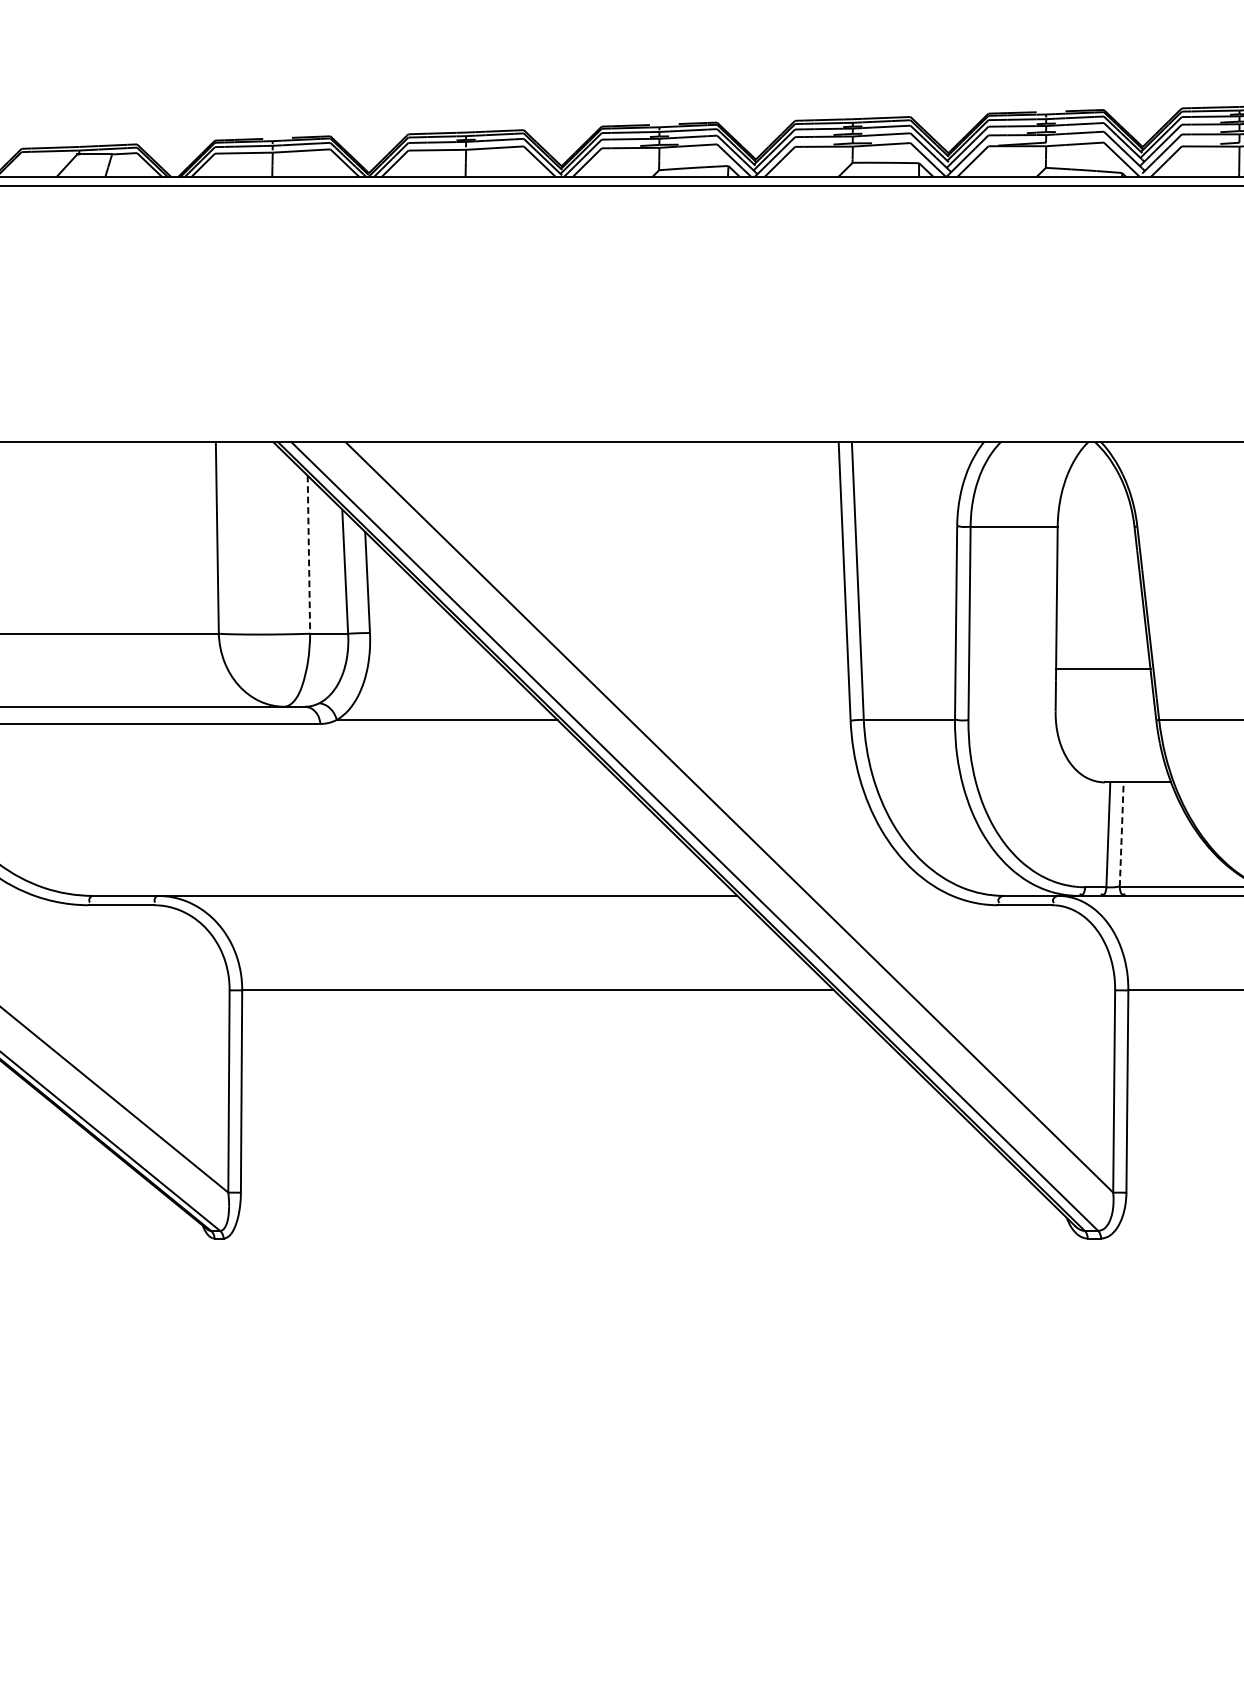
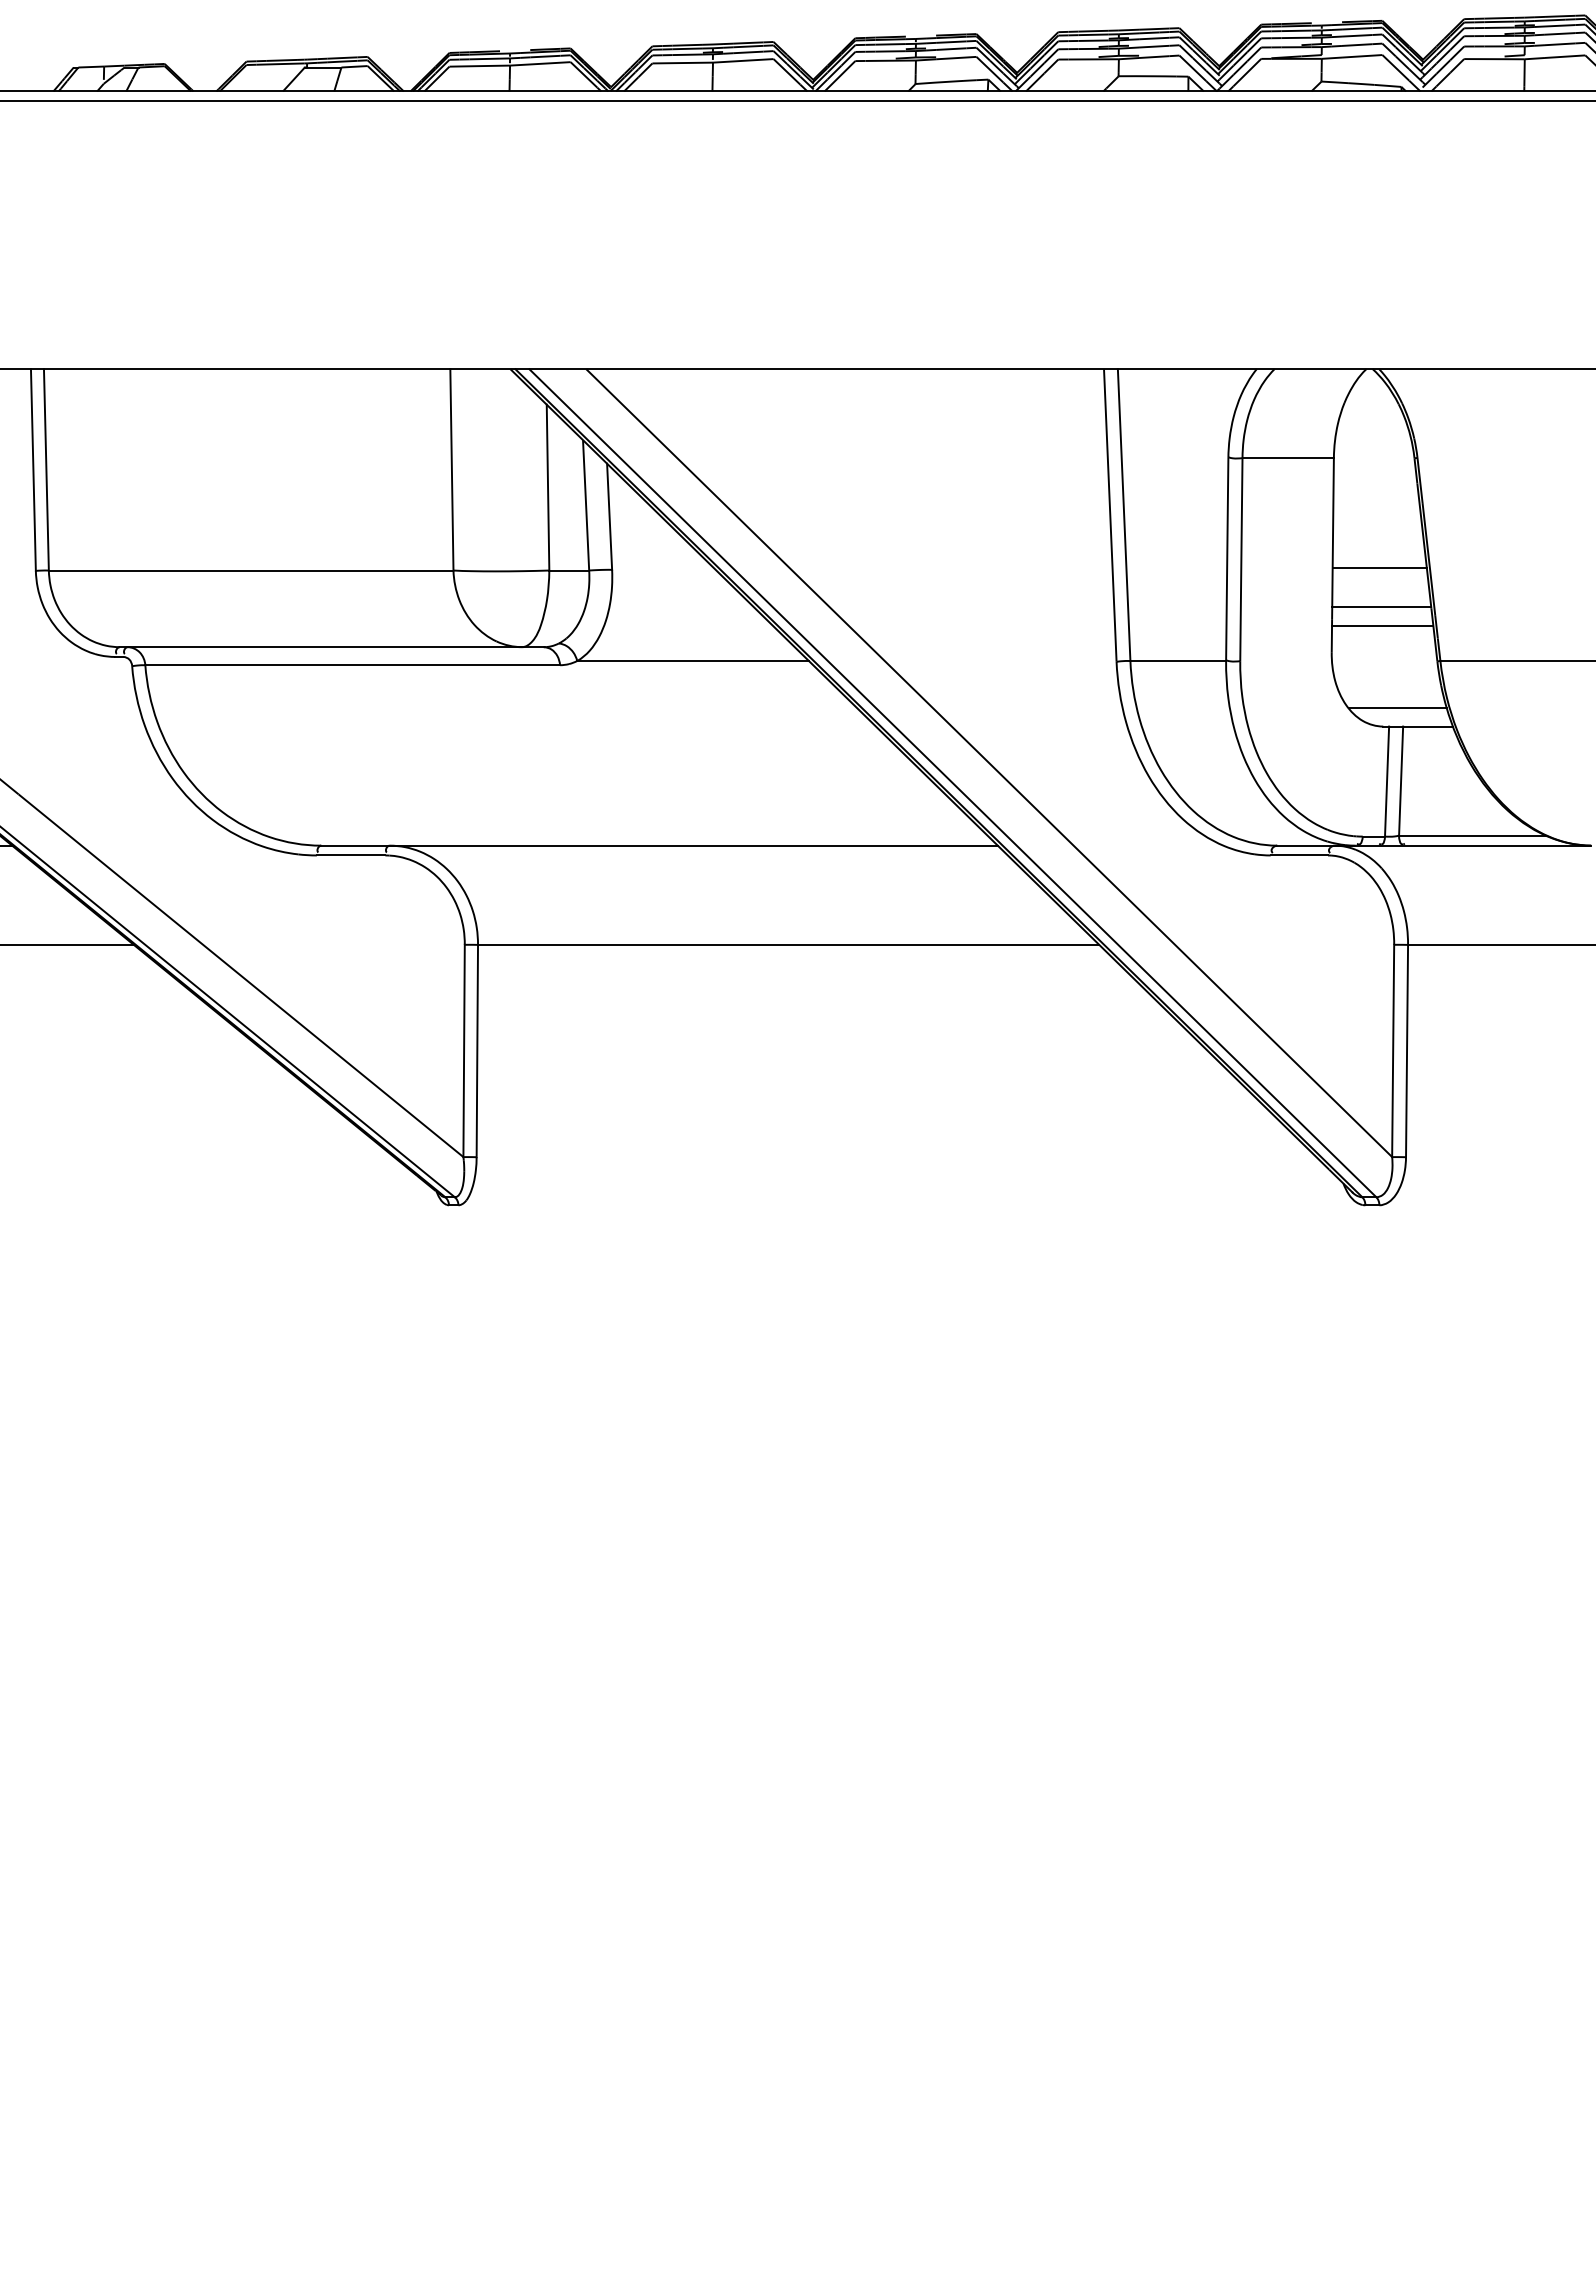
line: (309, 554) -> (548, 487), dashed -> solid
line: (1101, 631) -> (1379, 568), added
line: (1104, 686) -> (1382, 625), added
line: (1118, 765) -> (1397, 708), added
line: (1122, 834) -> (1401, 781), dashed -> solid

